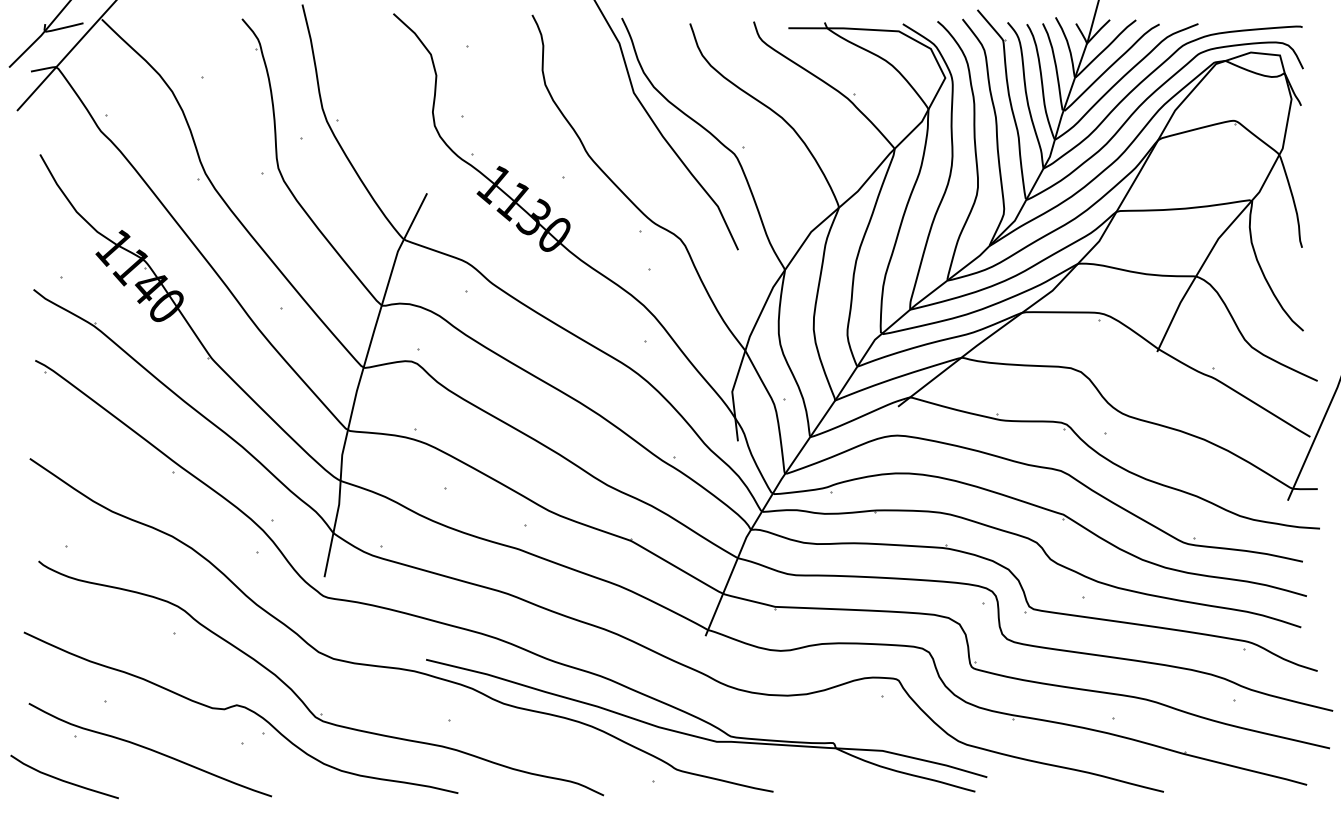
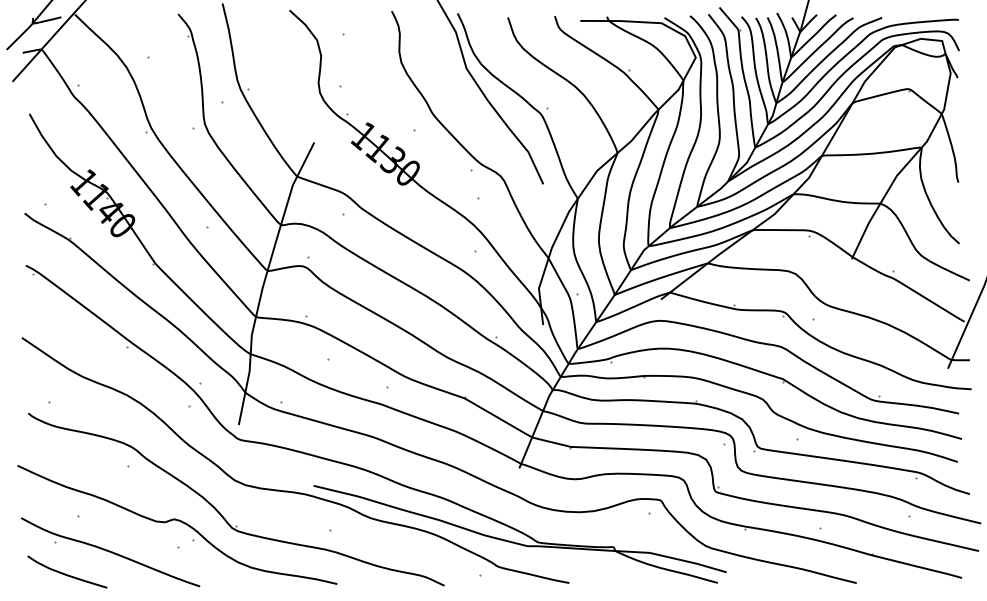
curve: (62, 779) -> (65, 573), moved

